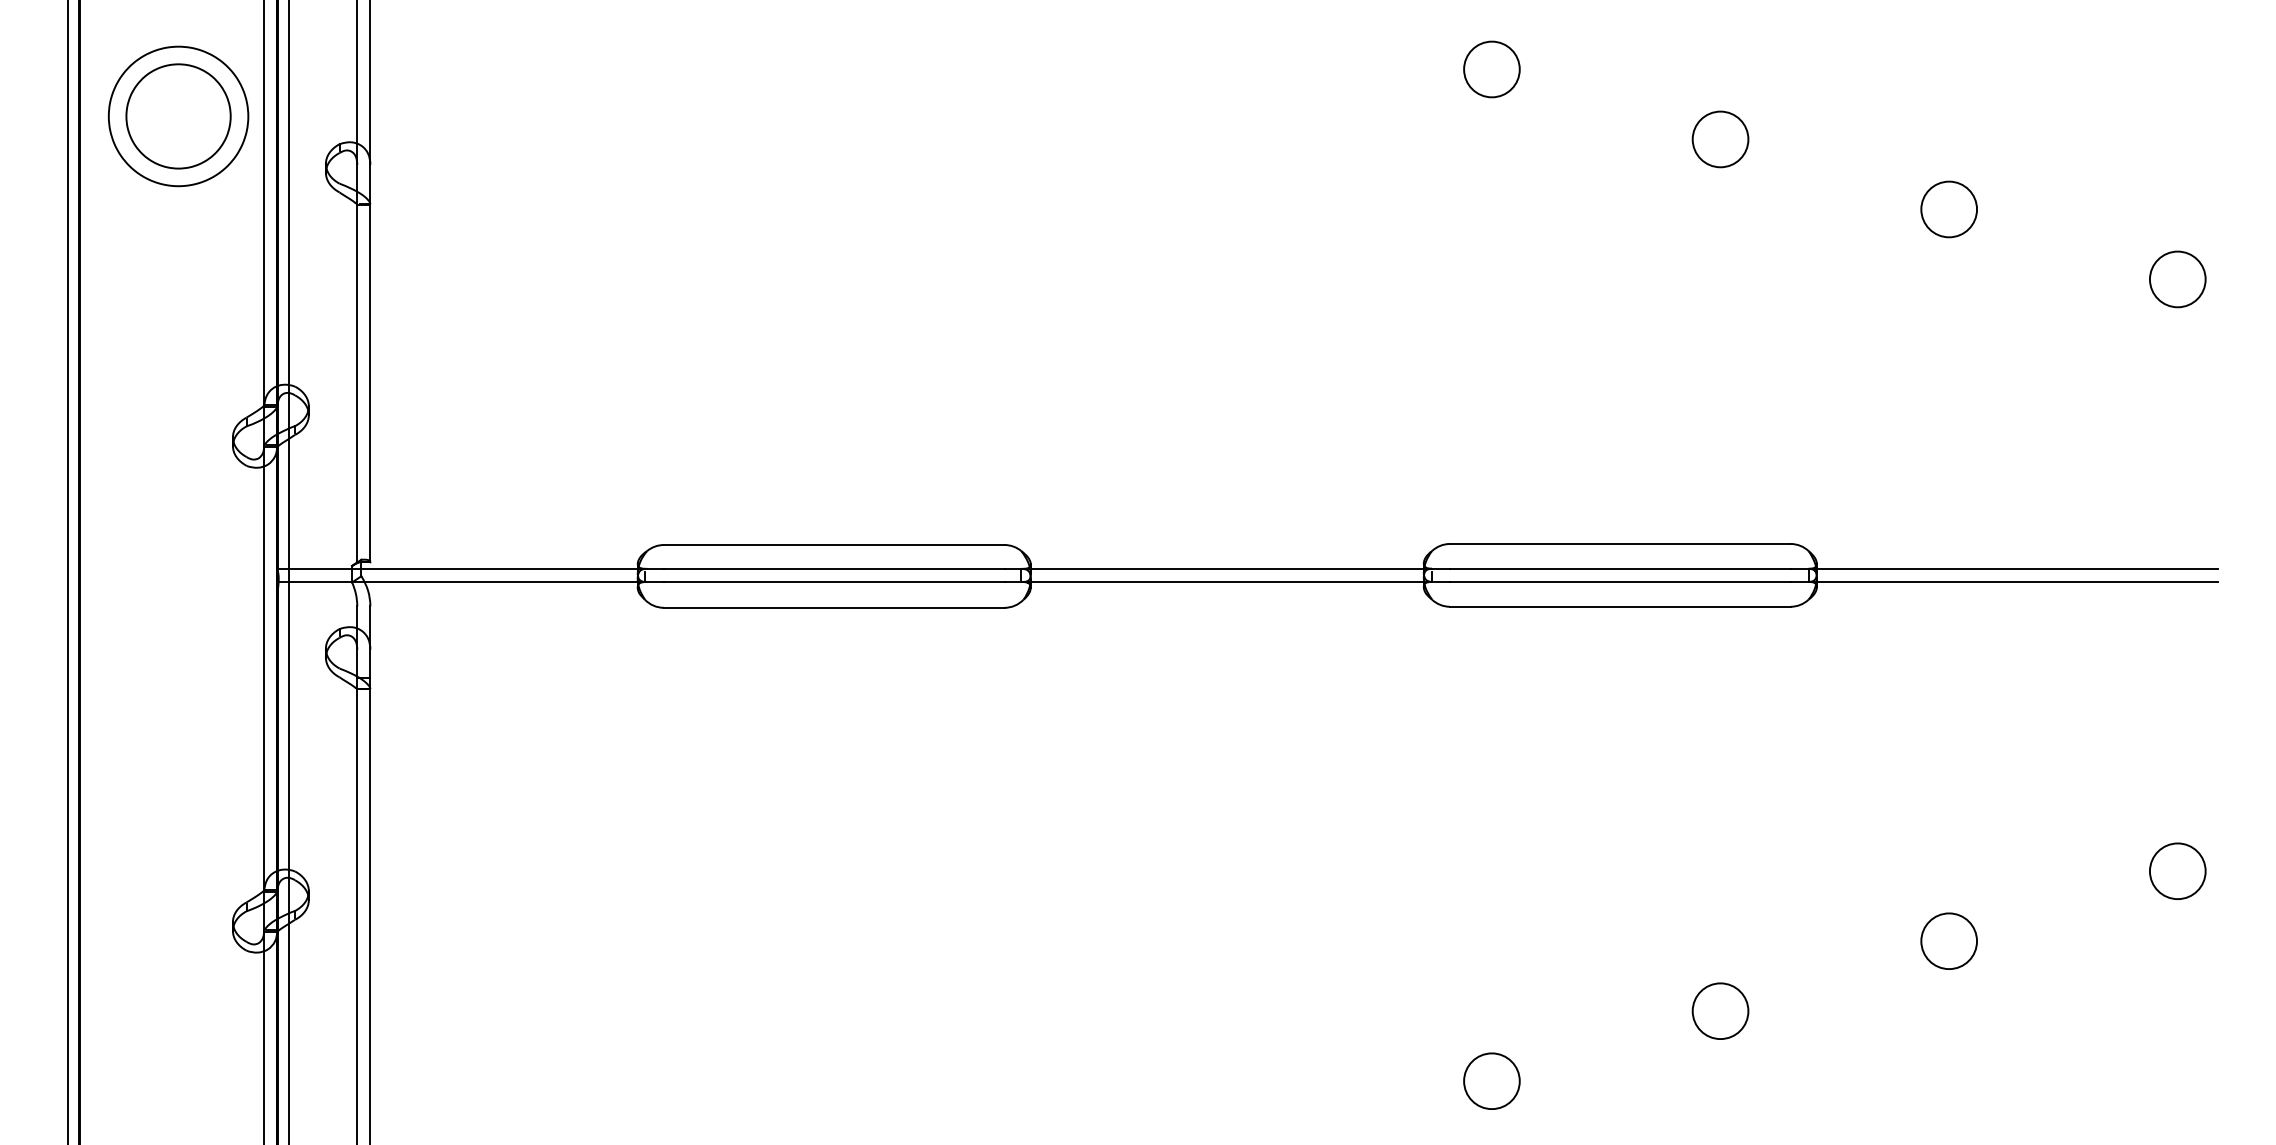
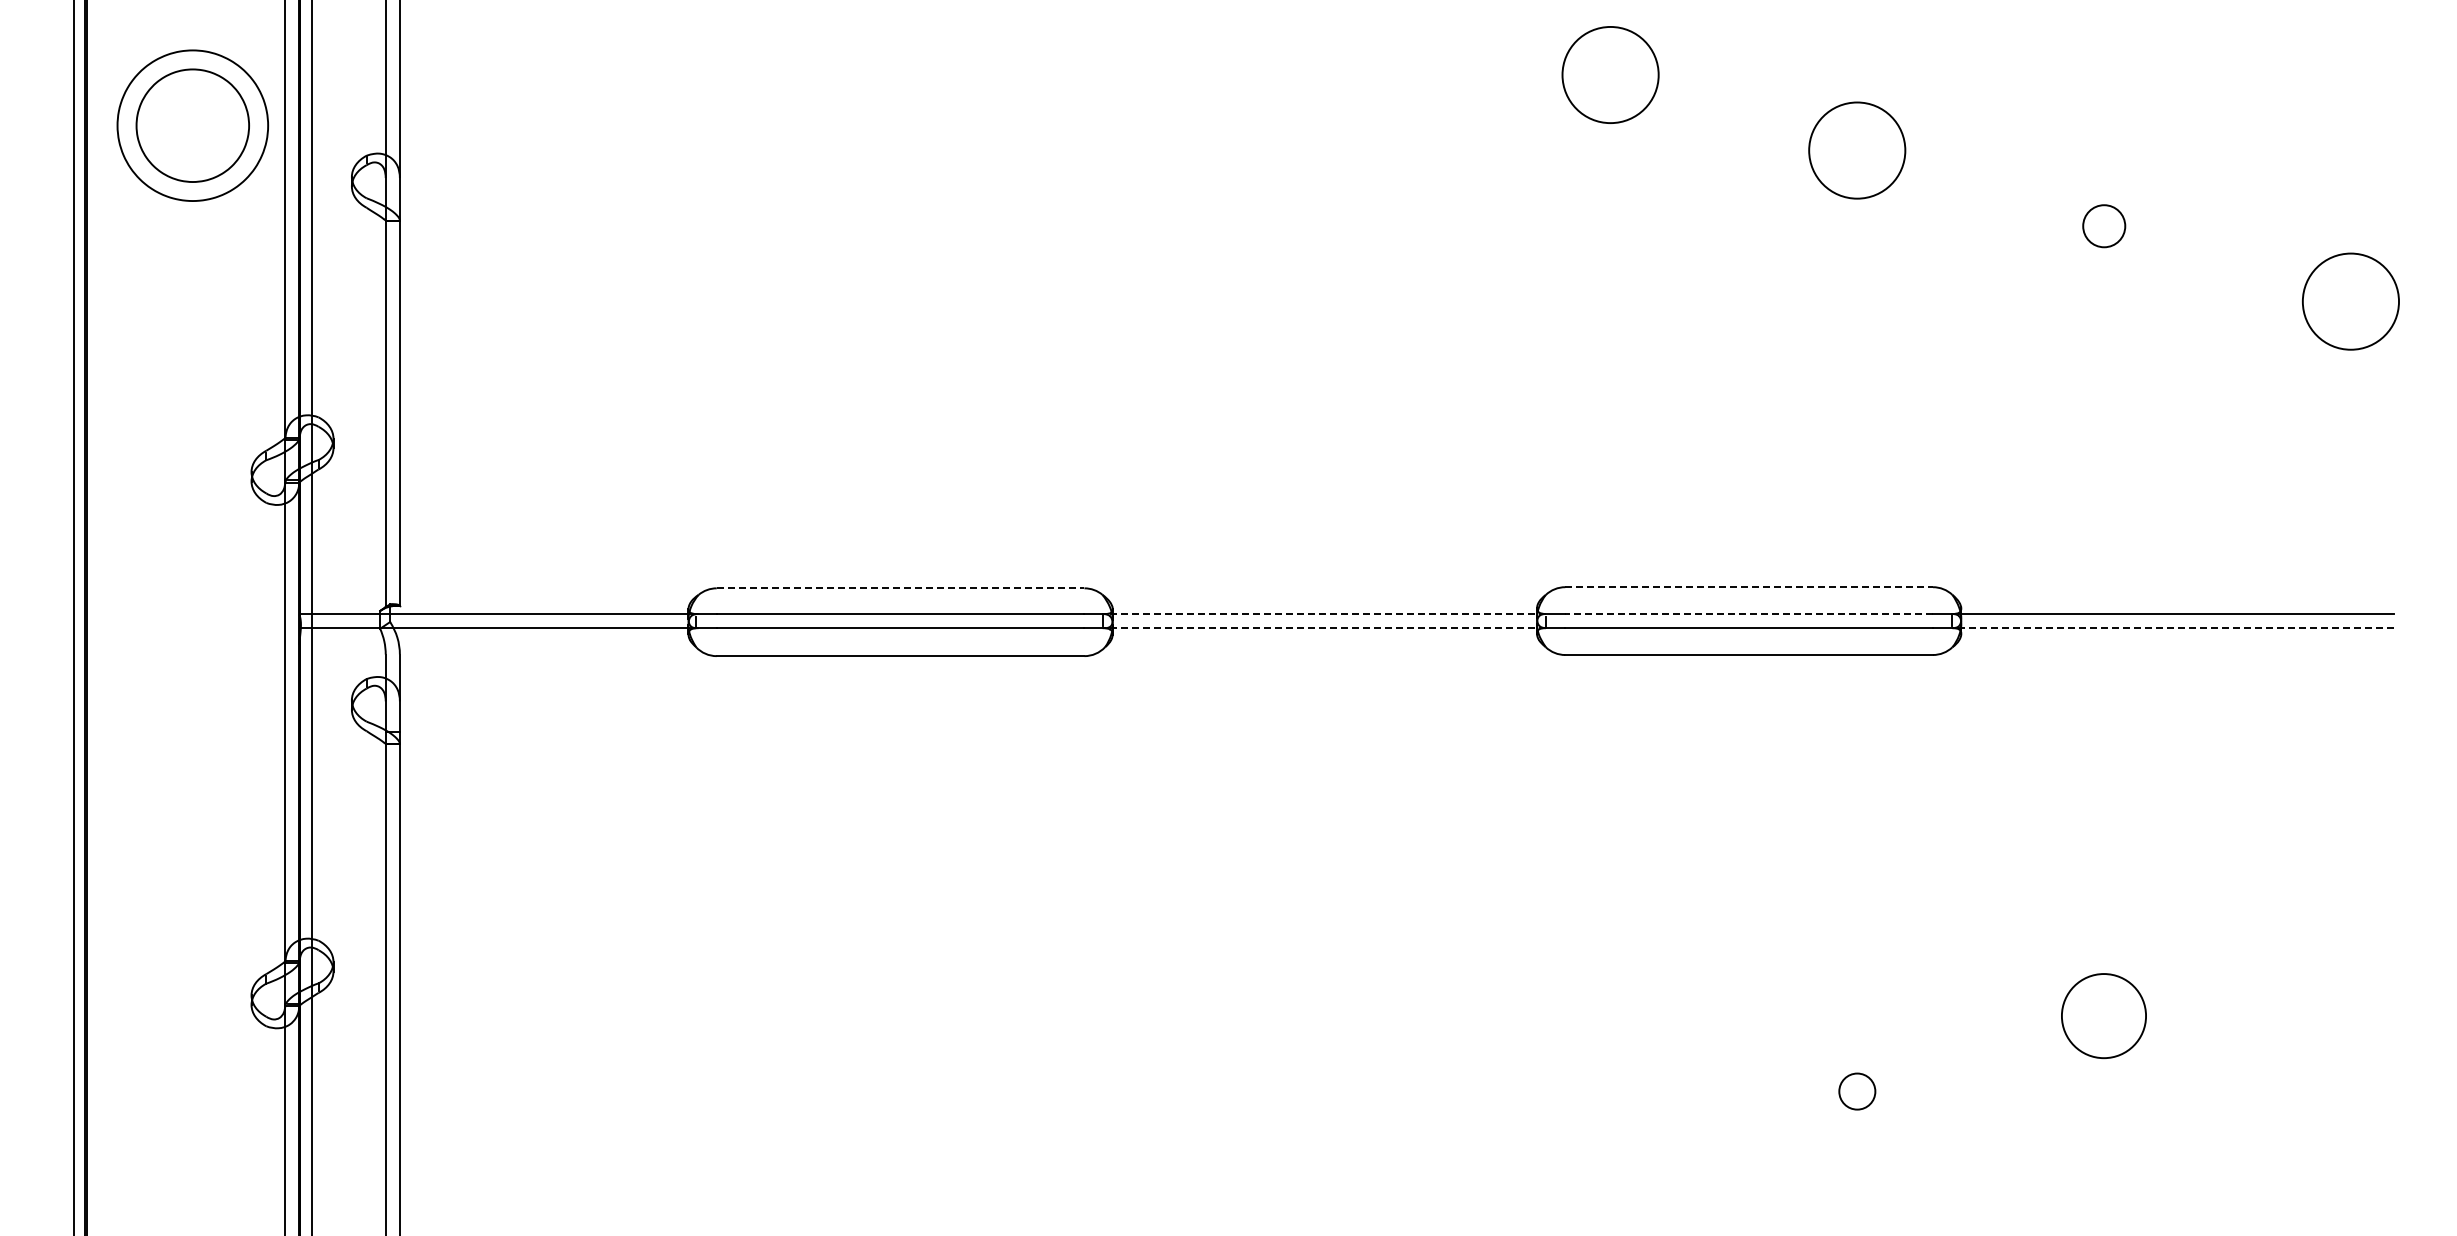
circle: (1491, 69) -> (1610, 74), size x1.6
circle: (1720, 139) -> (1857, 150), size x1.6
circle: (1949, 209) -> (2104, 226), size x0.7
circle: (2177, 279) -> (2350, 301), size x1.6
line: (1620, 544) -> (1749, 587), solid -> dashed
line: (834, 545) -> (900, 588), solid -> dashed
line: (1226, 569) -> (1324, 614), solid -> dashed
line: (1620, 569) -> (1749, 614), solid -> dashed
line: (1226, 582) -> (1324, 628), solid -> dashed
line: (2013, 582) -> (2173, 628), solid -> dashed
circle: (2177, 871) -> (2350, 940), removed
circle: (1949, 940) -> (2104, 1015), size x1.4
circle: (1720, 1011) -> (1857, 1091), size x0.6
circle: (1491, 1081) -> (1610, 1167), removed

